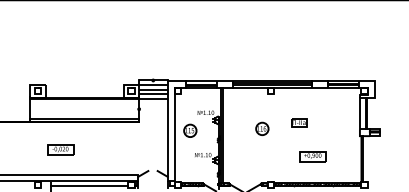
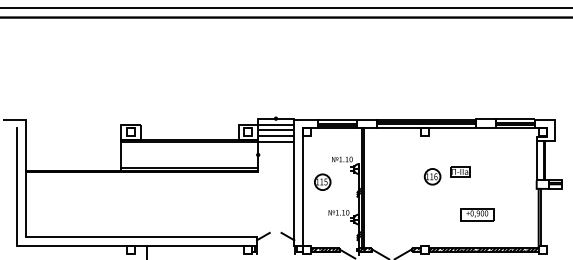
part: (262, 128) -> (432, 176), moved
part: (60, 150) -> (159, 206), removed
line: (89, 186) -> (195, 252), removed

